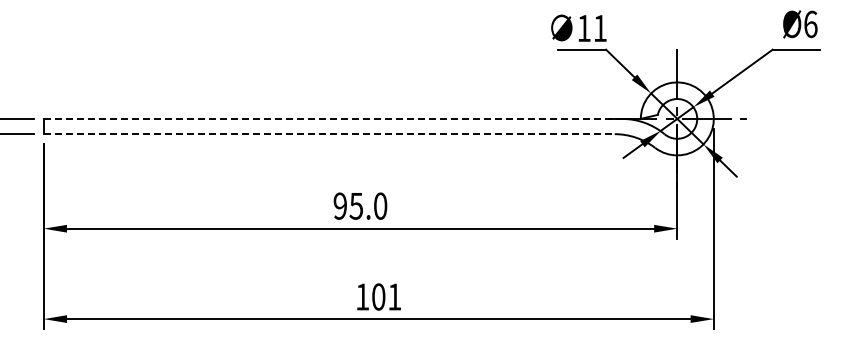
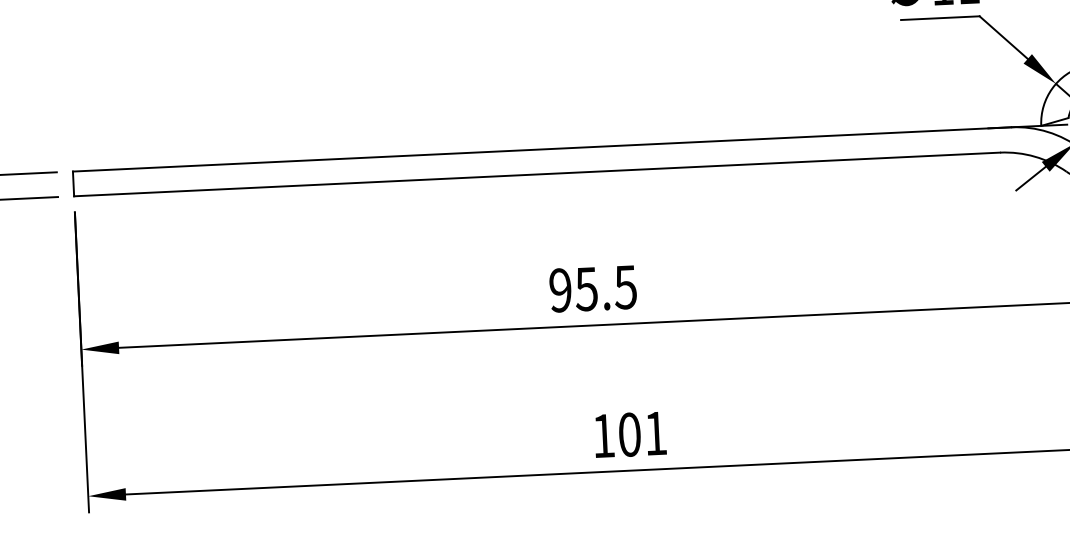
line: (333, 118) -> (542, 148), dashed -> solid
line: (329, 134) -> (537, 174), dashed -> solid
text: (380, 205) -> (625, 286), 95.0 -> 95.5

